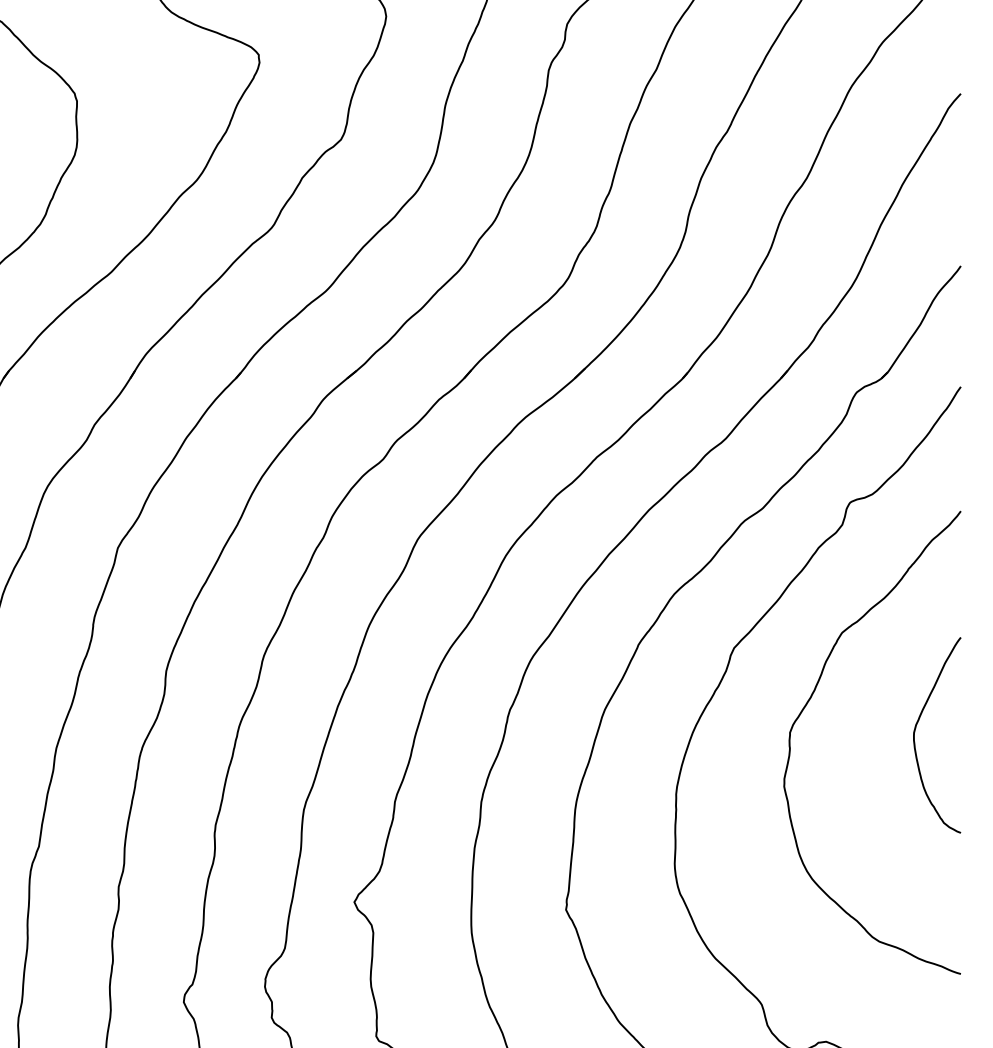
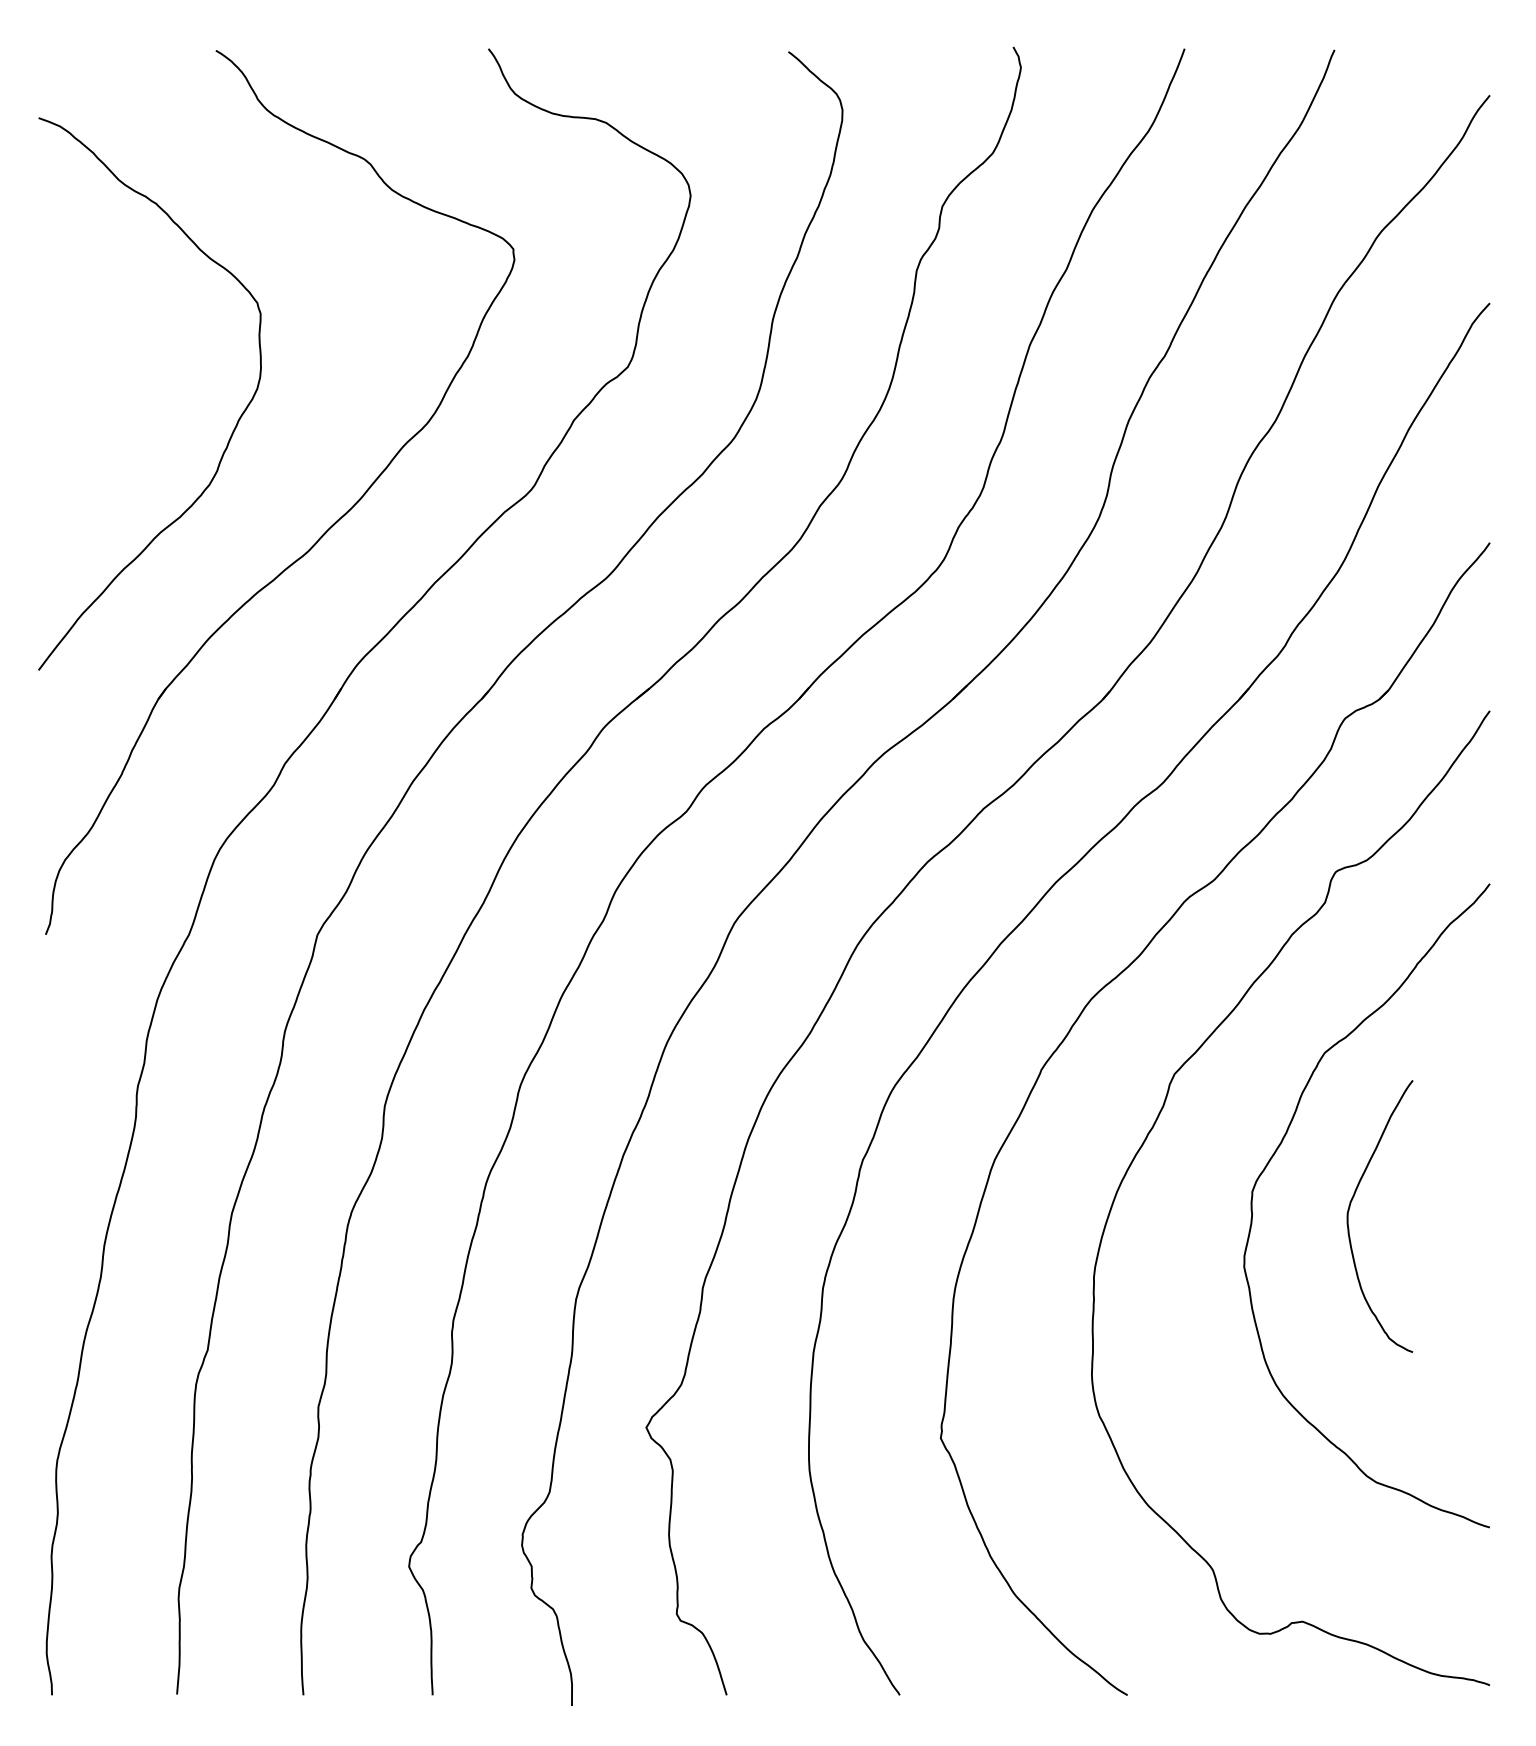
curve: (916, 728) -> (1350, 1207), moved

